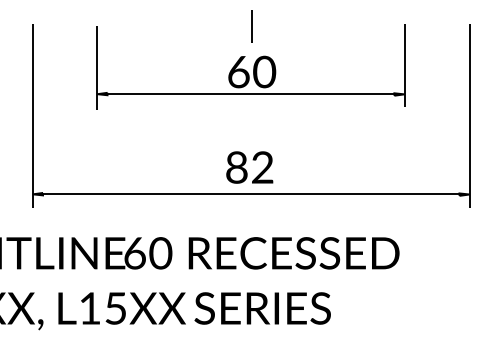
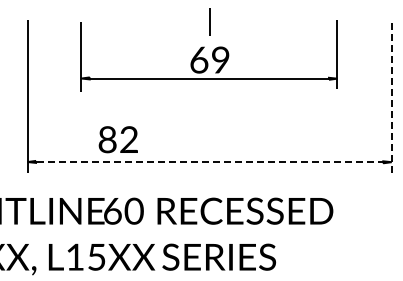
text: (264, 72) -> (220, 60), 60 -> 69
line: (470, 115) -> (392, 96), solid -> dashed
text: (248, 167) -> (117, 139), moved
line: (249, 194) -> (208, 162), solid -> dashed

